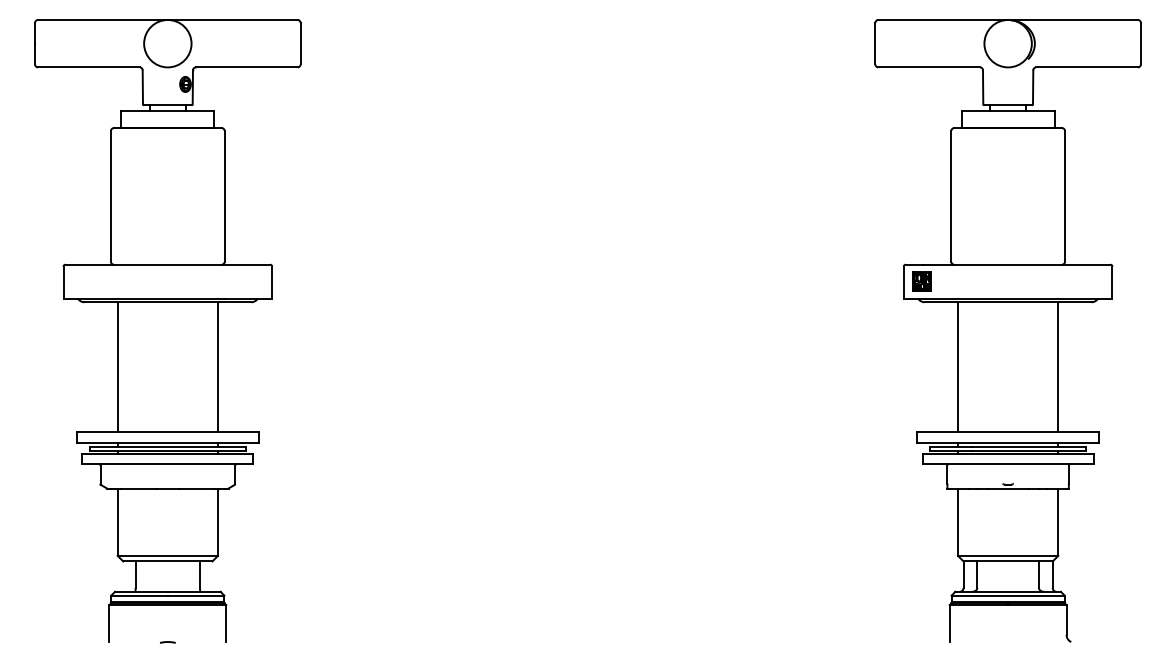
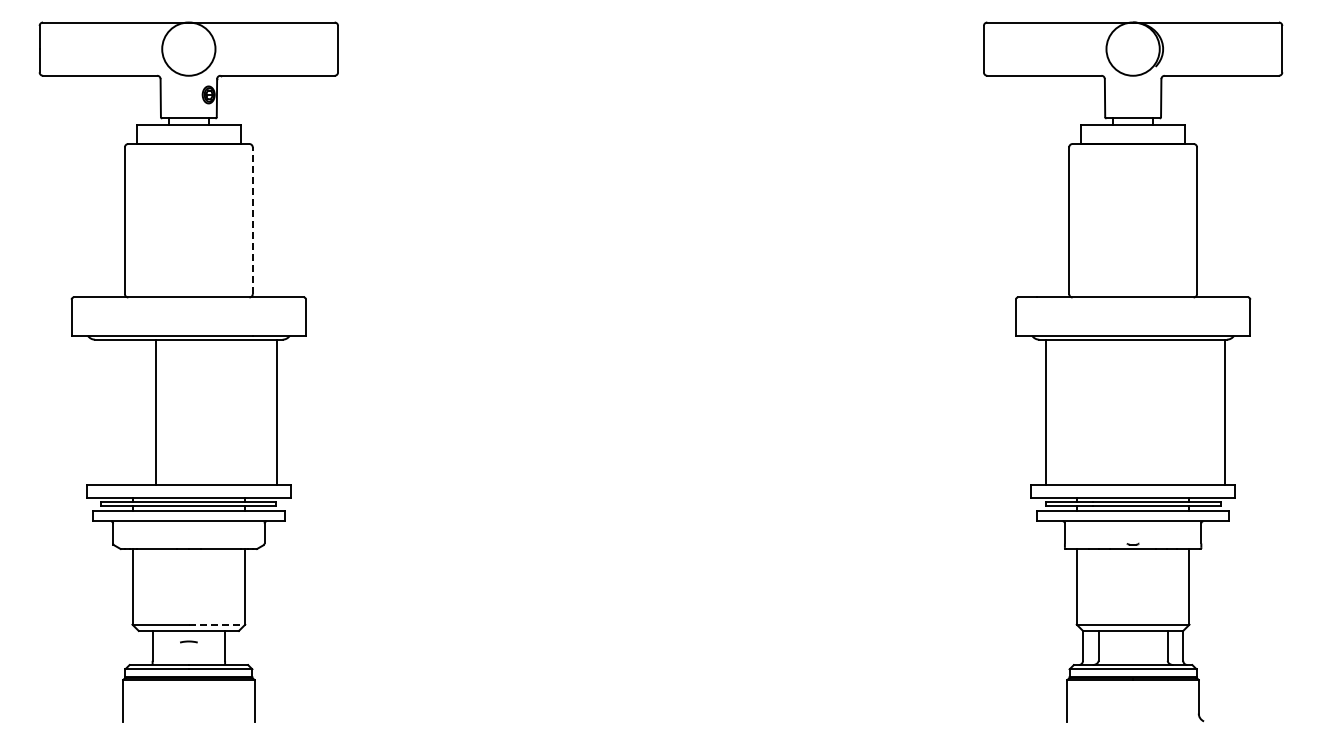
line: (224, 196) -> (252, 220), solid -> dashed
part: (922, 281) -> (1036, 316), removed
line: (117, 367) -> (155, 412), moved
line: (218, 367) -> (277, 412), moved
line: (957, 367) -> (1045, 412), moved
line: (1058, 367) -> (1225, 412), moved
line: (193, 555) -> (217, 624), solid -> dashed
line: (167, 642) -> (188, 641), moved

